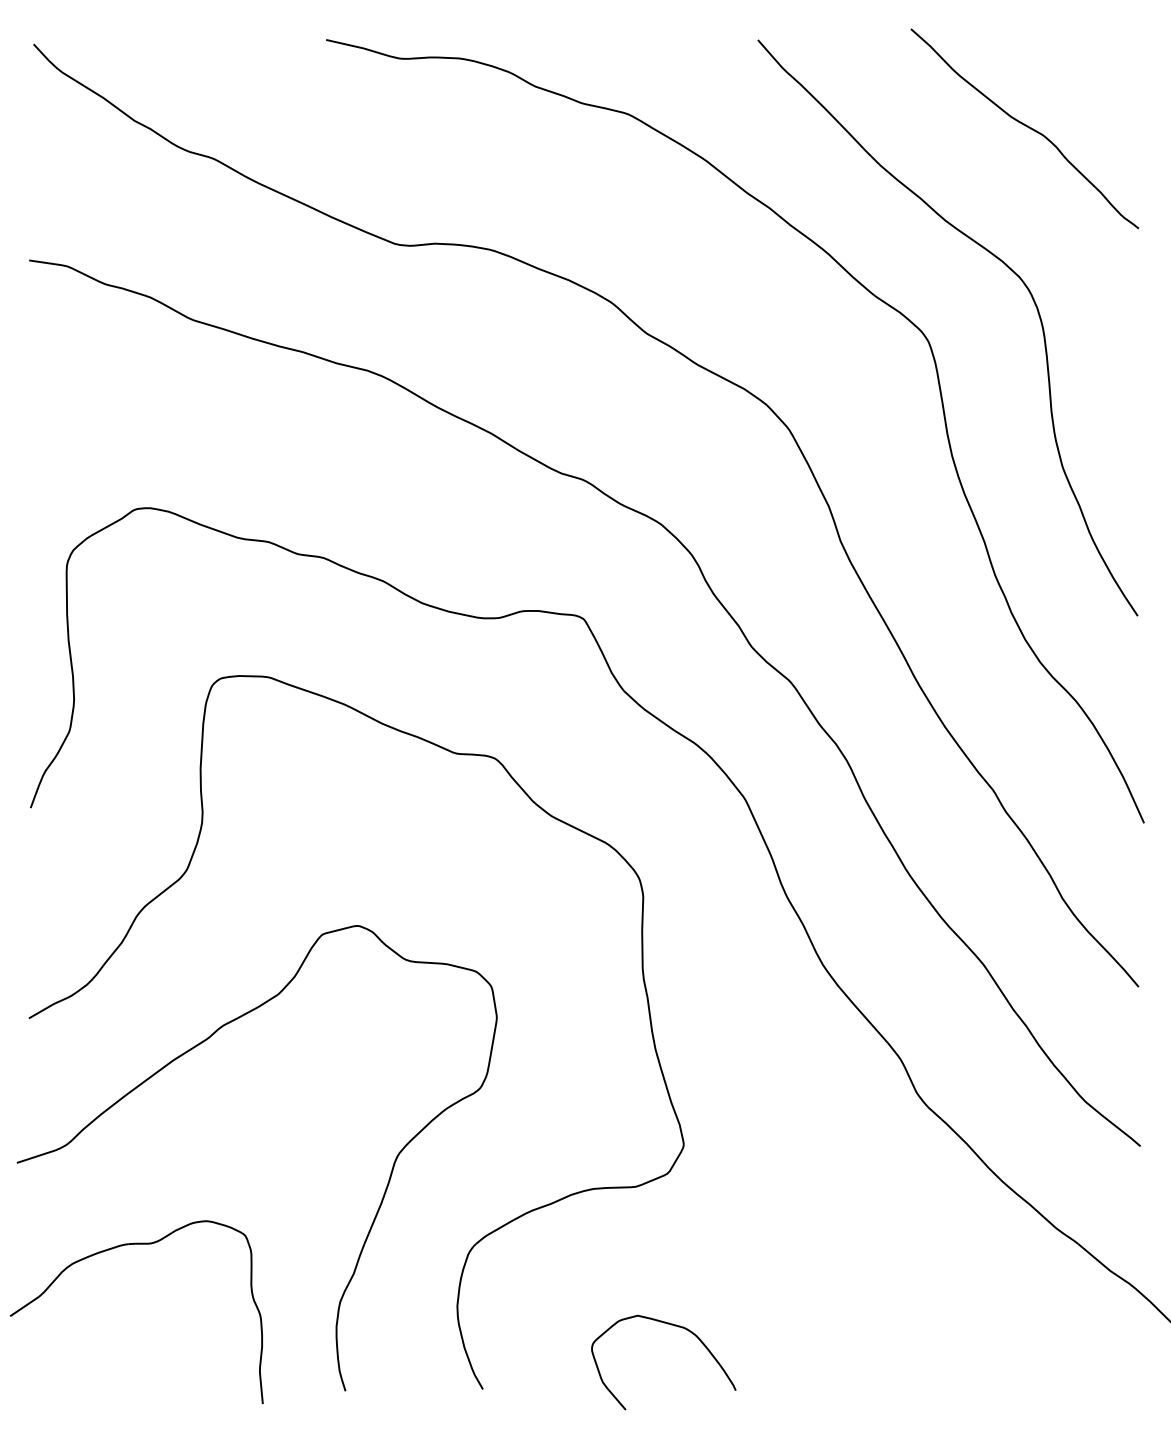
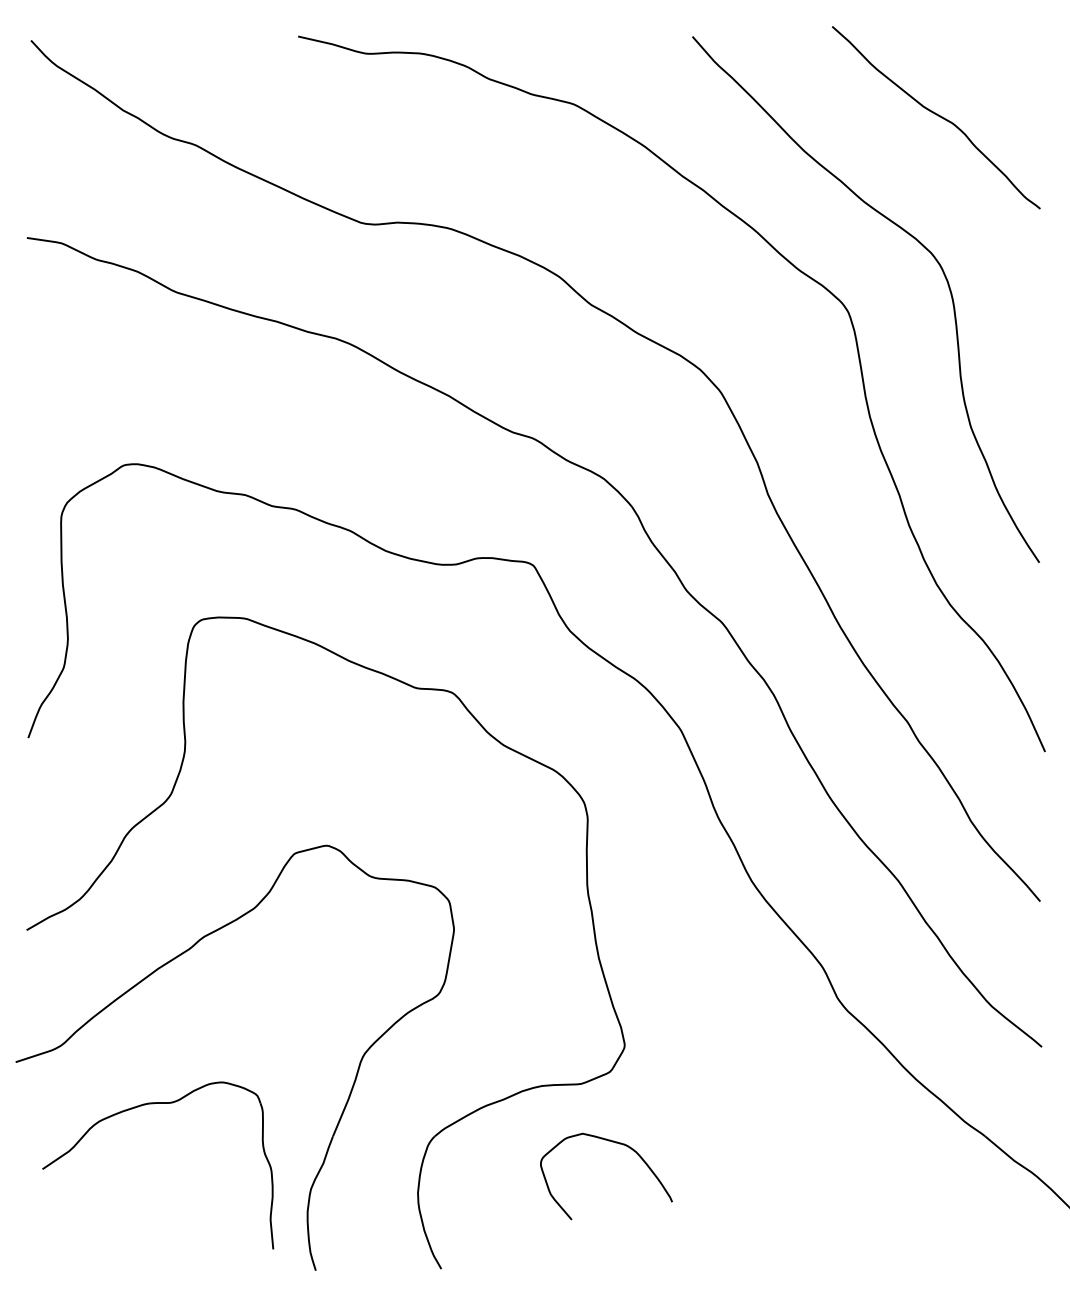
part: (131, 1245) -> (153, 1104), moved
curve: (673, 1326) -> (615, 1143), moved

